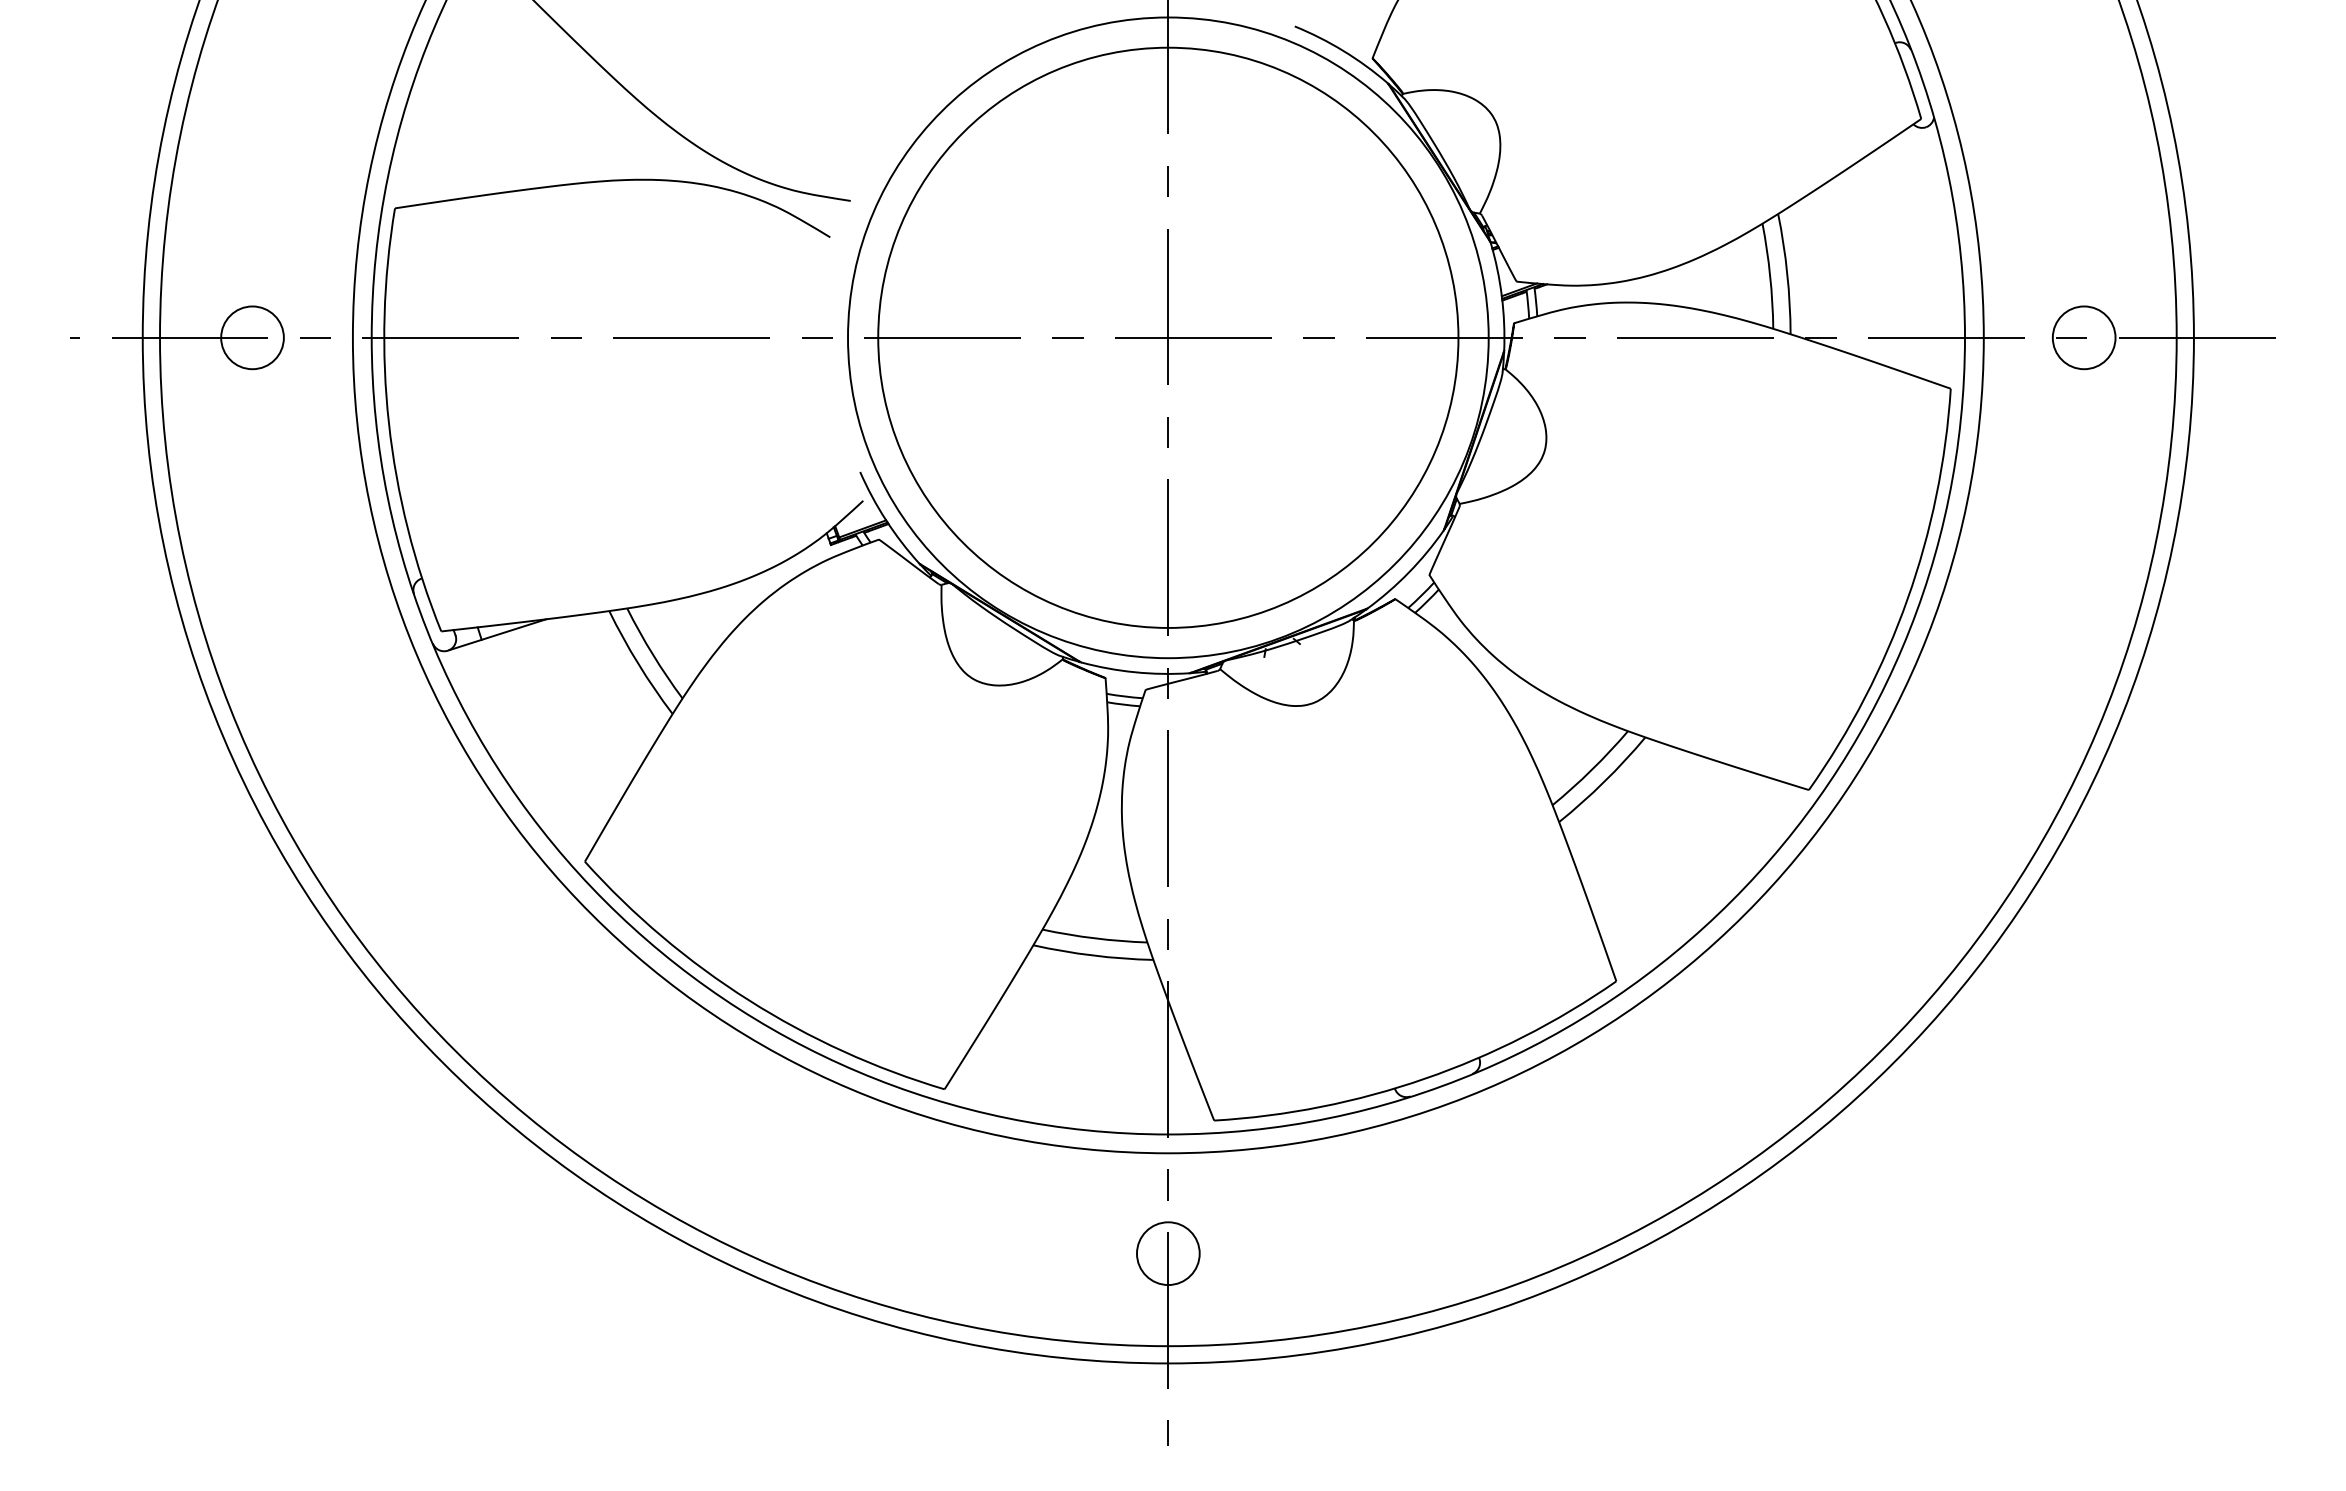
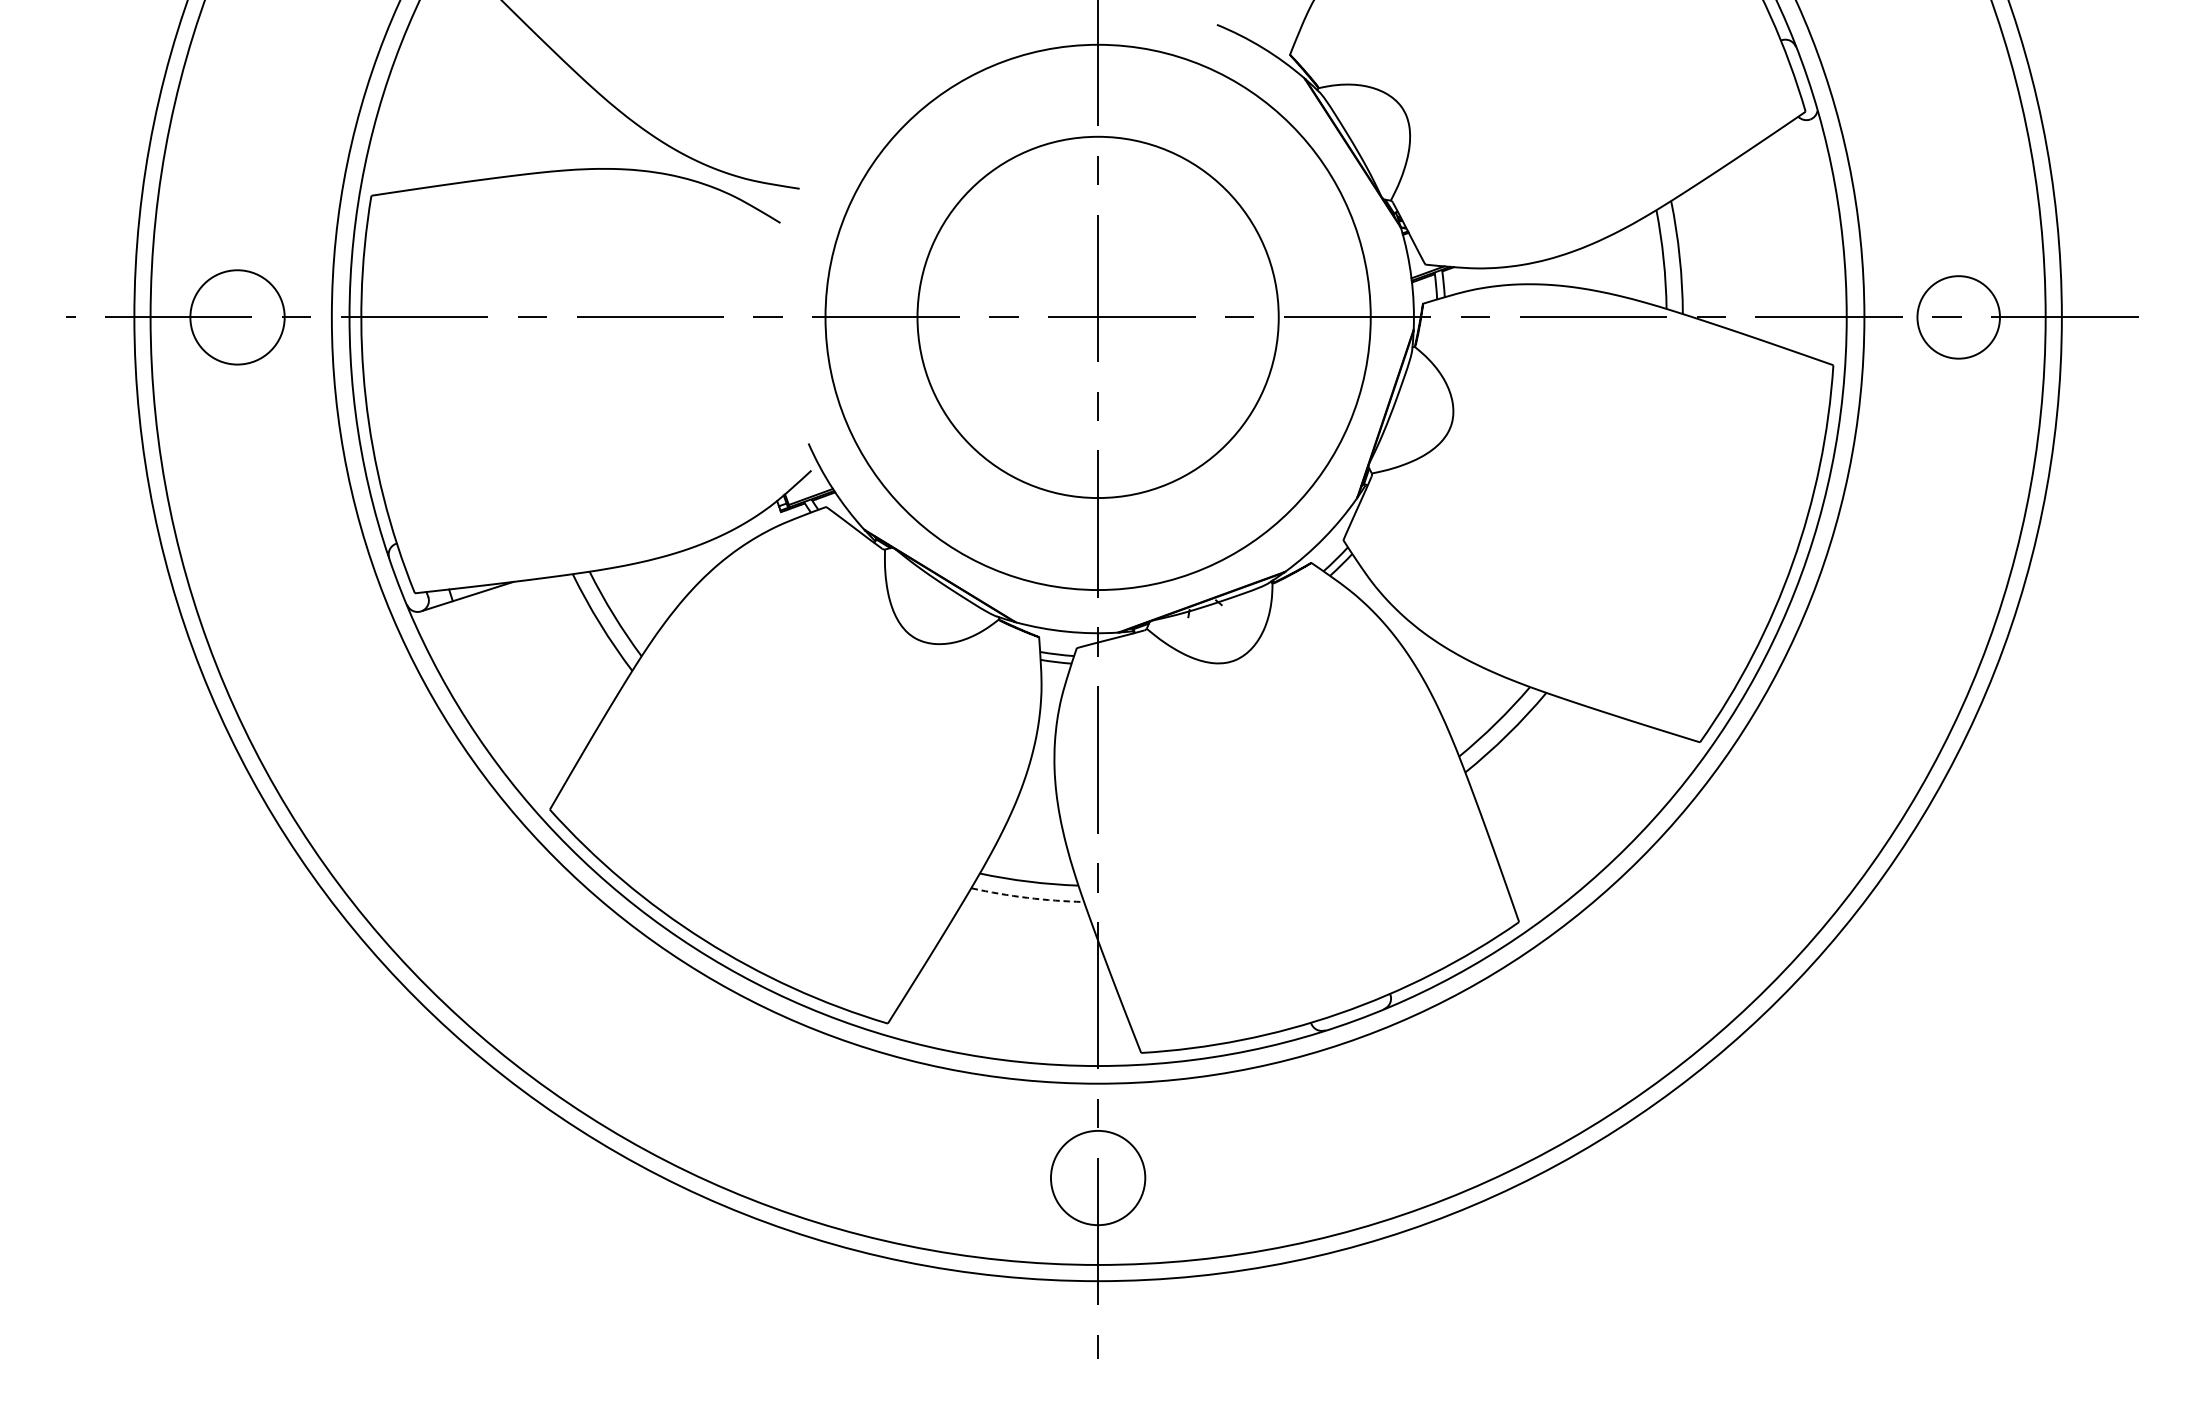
circle: (252, 337) -> (237, 317), size x1.6
circle: (1168, 337) -> (1098, 317), size x0.6
circle: (2083, 337) -> (1958, 317), size x1.4
arc: (1093, 955) -> (1027, 897), solid -> dashed
circle: (1167, 1253) -> (1097, 1177), size x1.6

